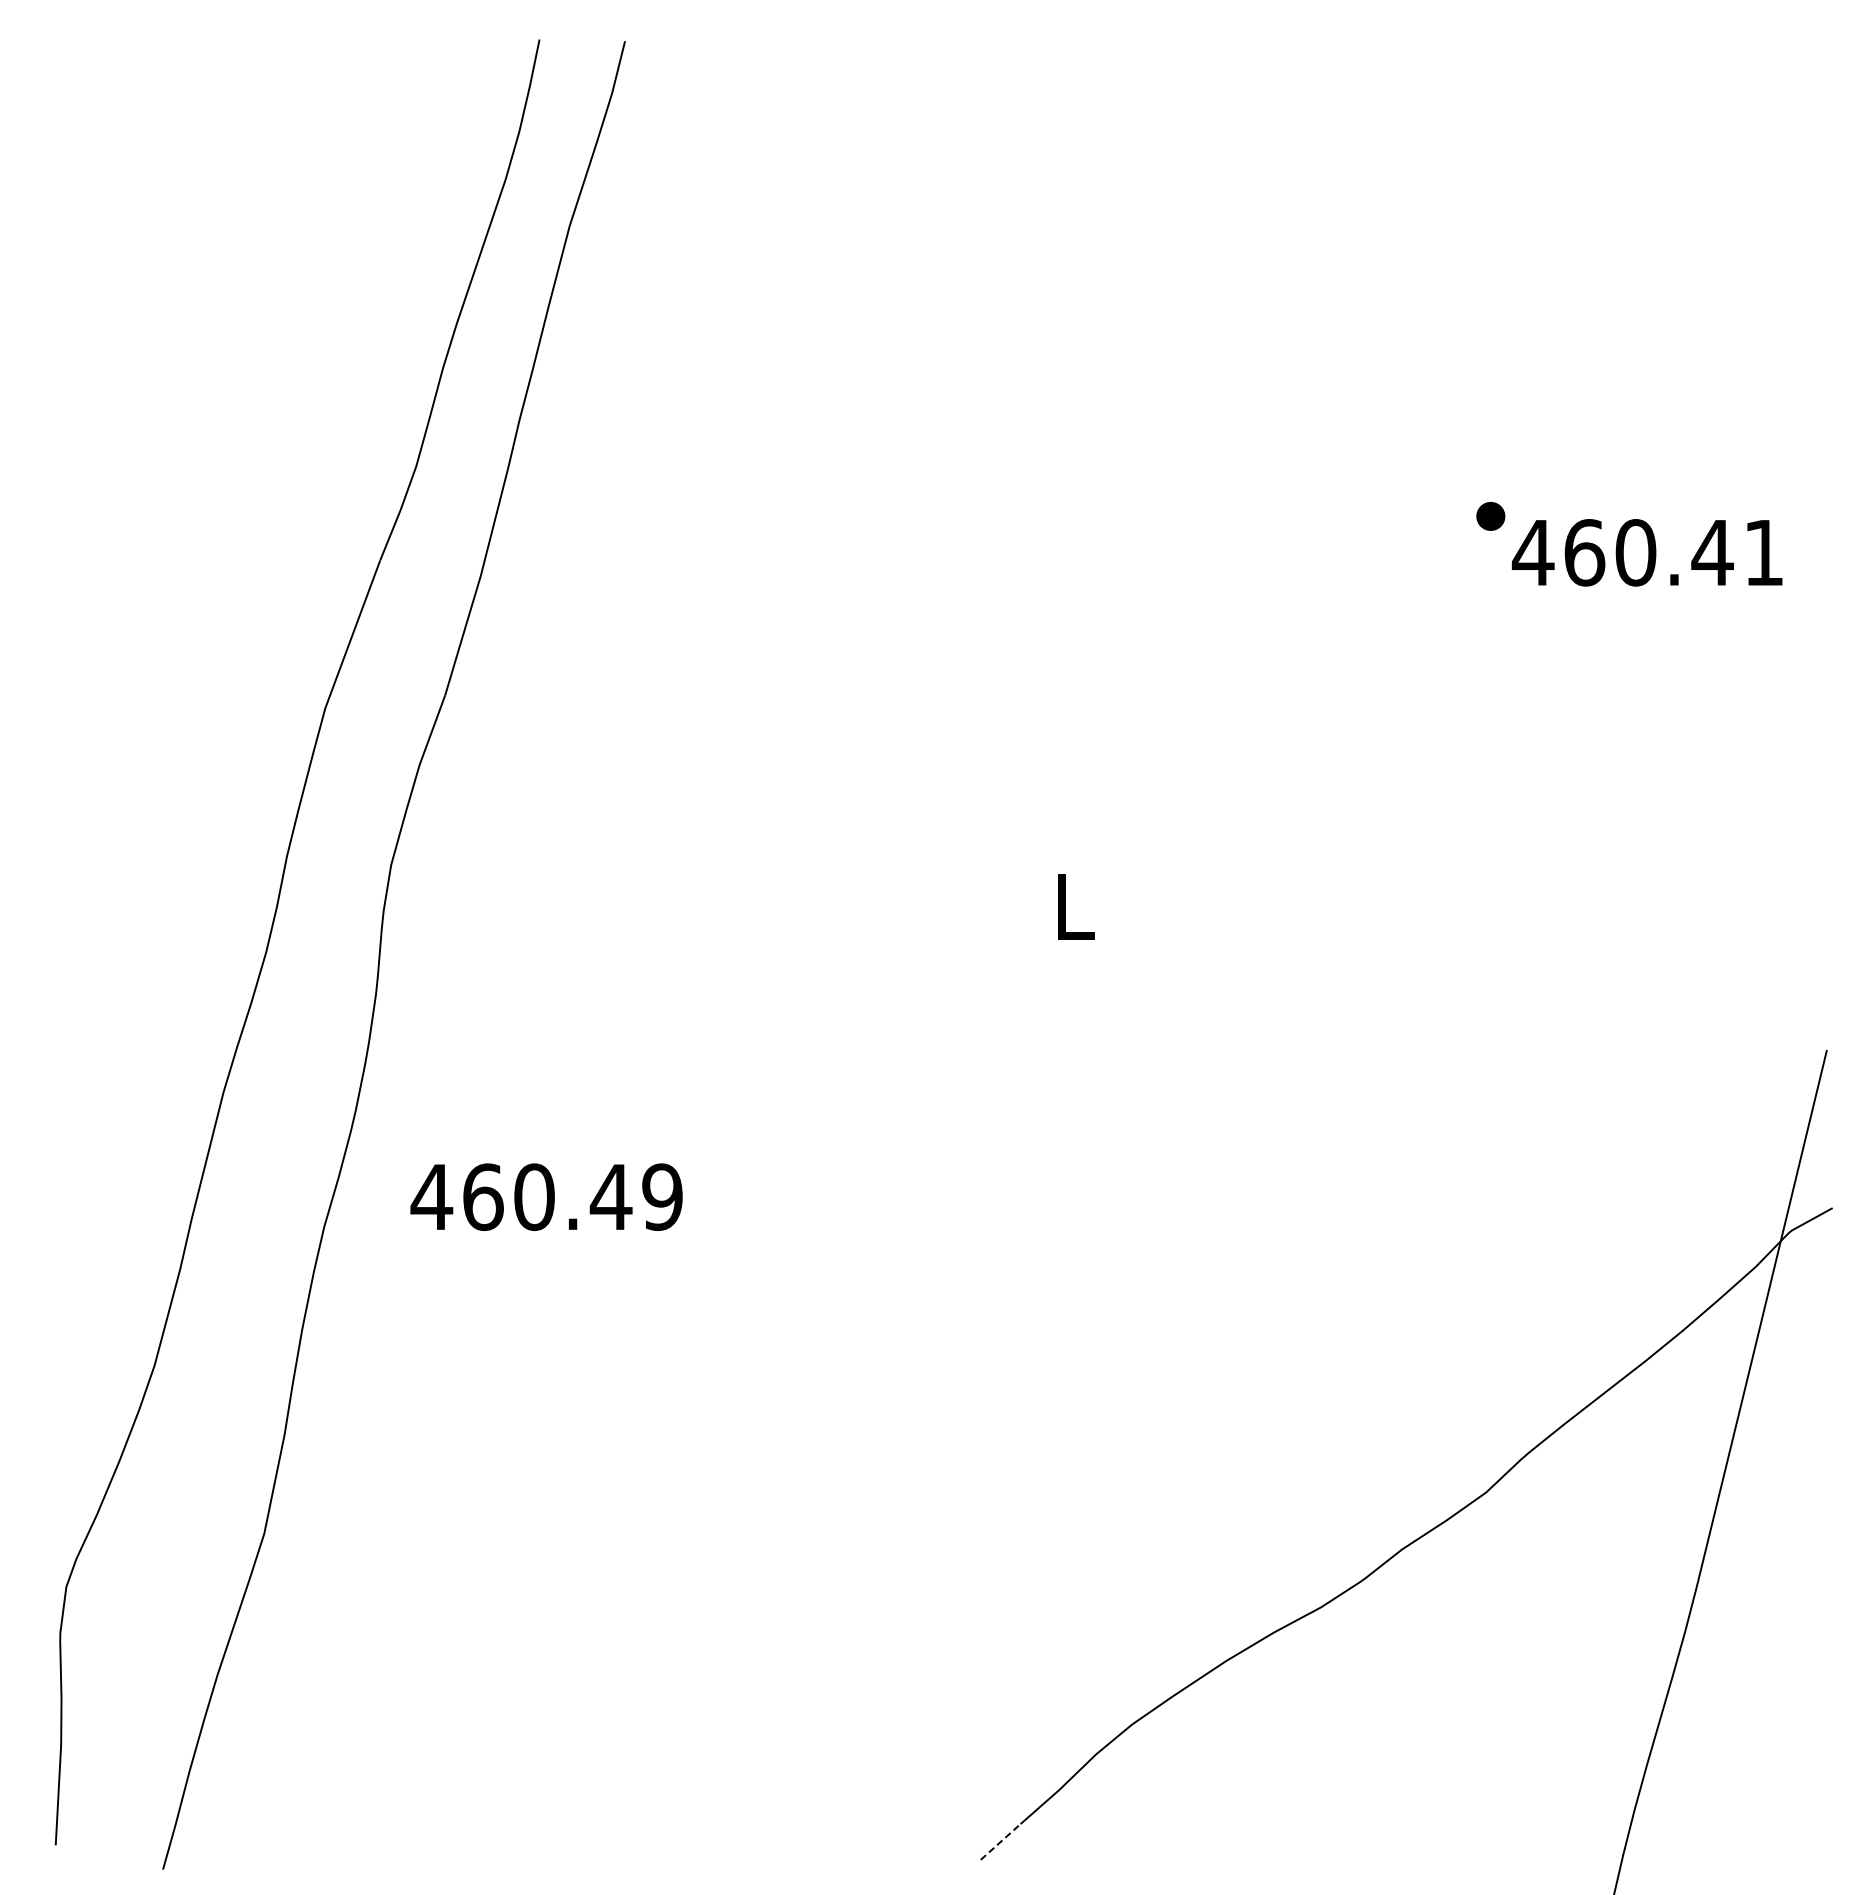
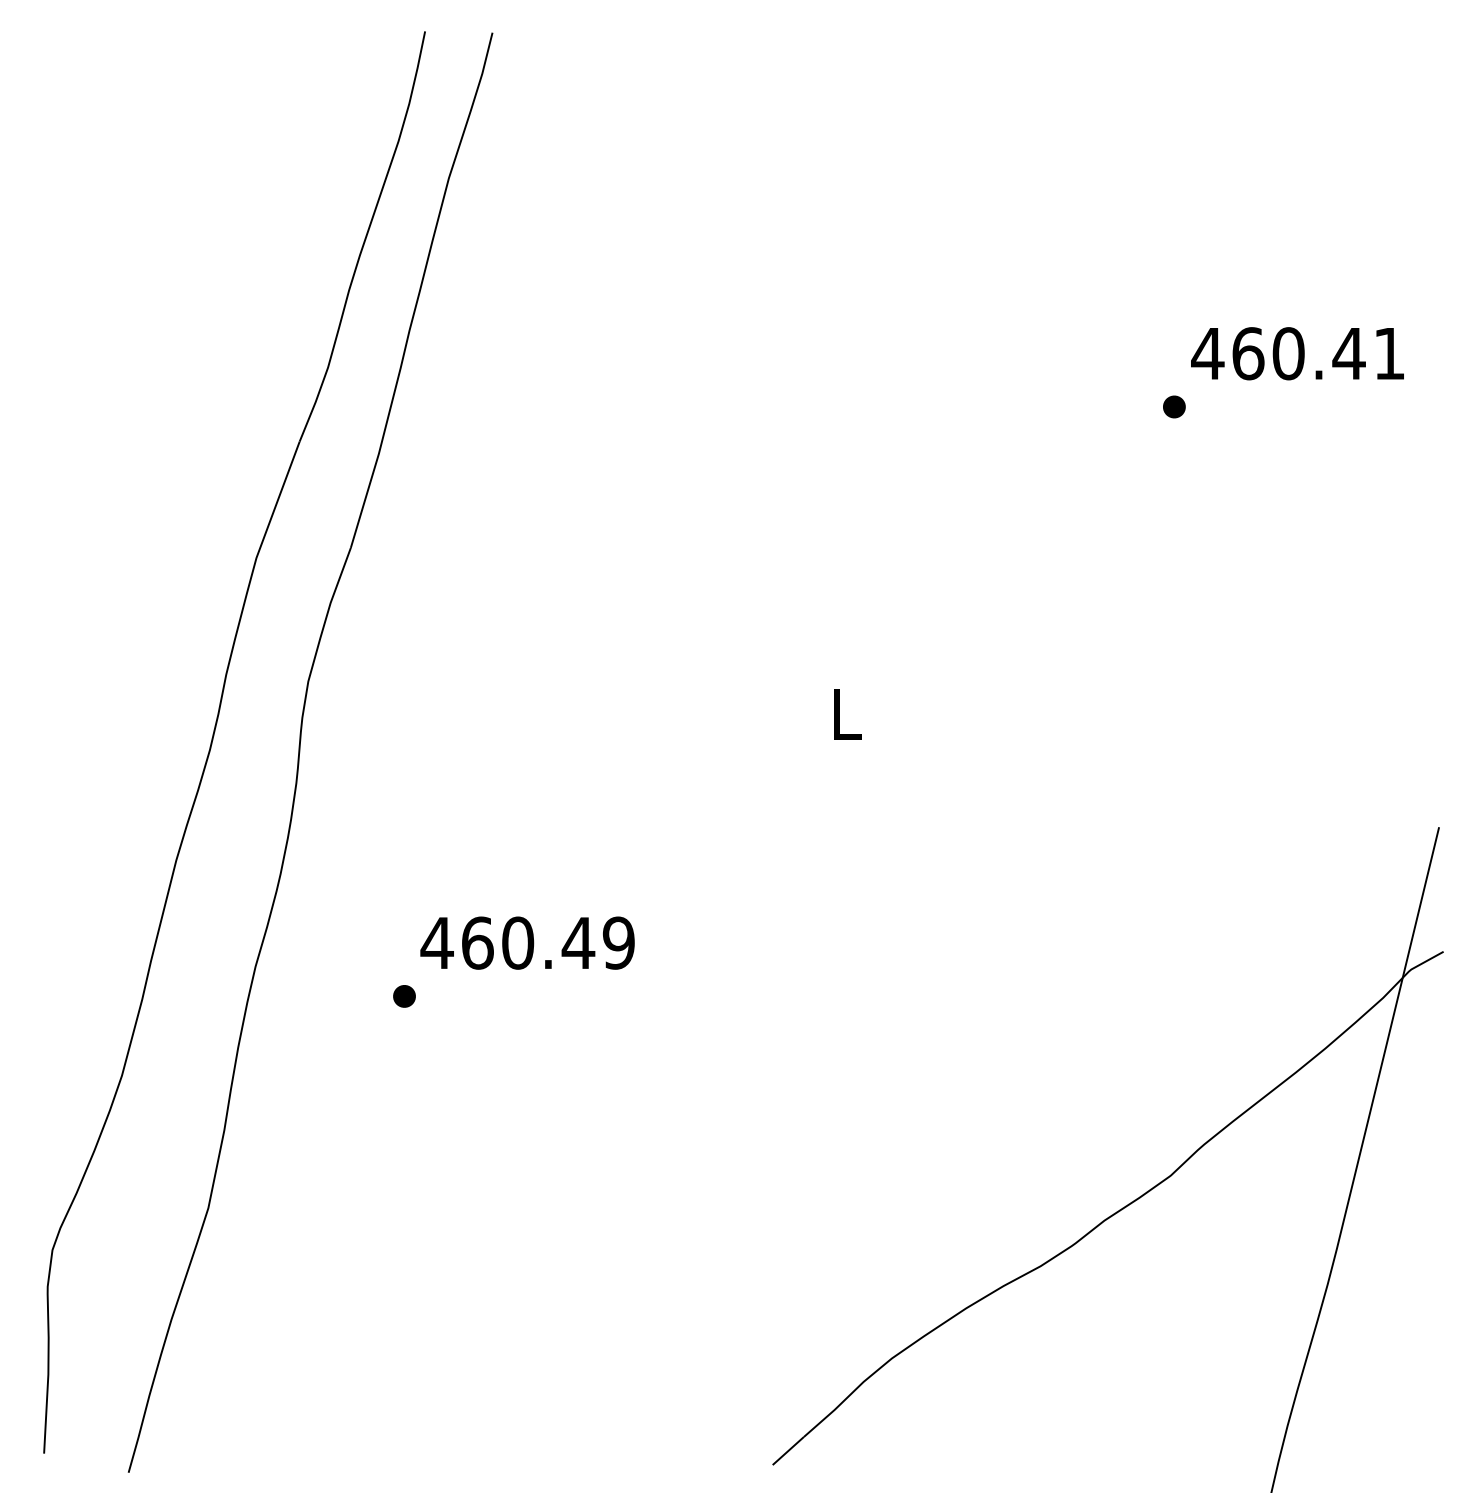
text: (1646, 552) -> (1296, 353), moved
text: (546, 1196) -> (527, 942), moved
part: (512, 1264) -> (403, 996), added
line: (1000, 1841) -> (788, 1450), dashed -> solid

